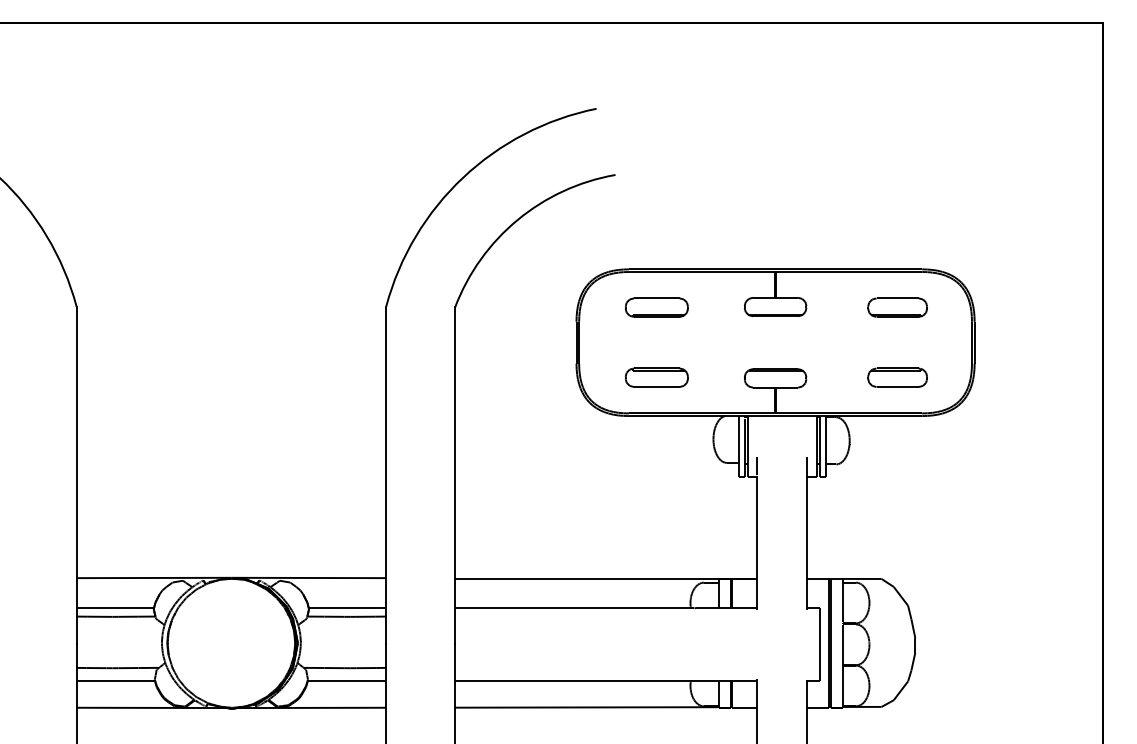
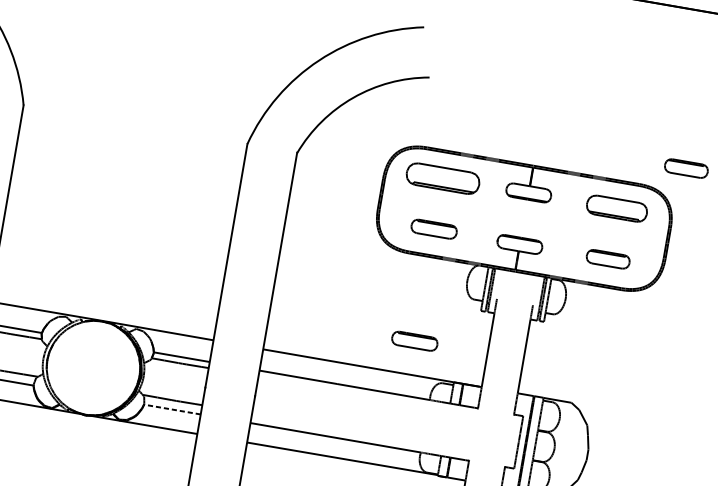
part: (981, 237) -> (686, 168), added
part: (656, 307) -> (442, 178), size x1.6
part: (897, 307) -> (616, 208), size x1.4
part: (656, 532) -> (414, 341), added
line: (346, 680) -> (172, 409), solid -> dashed

